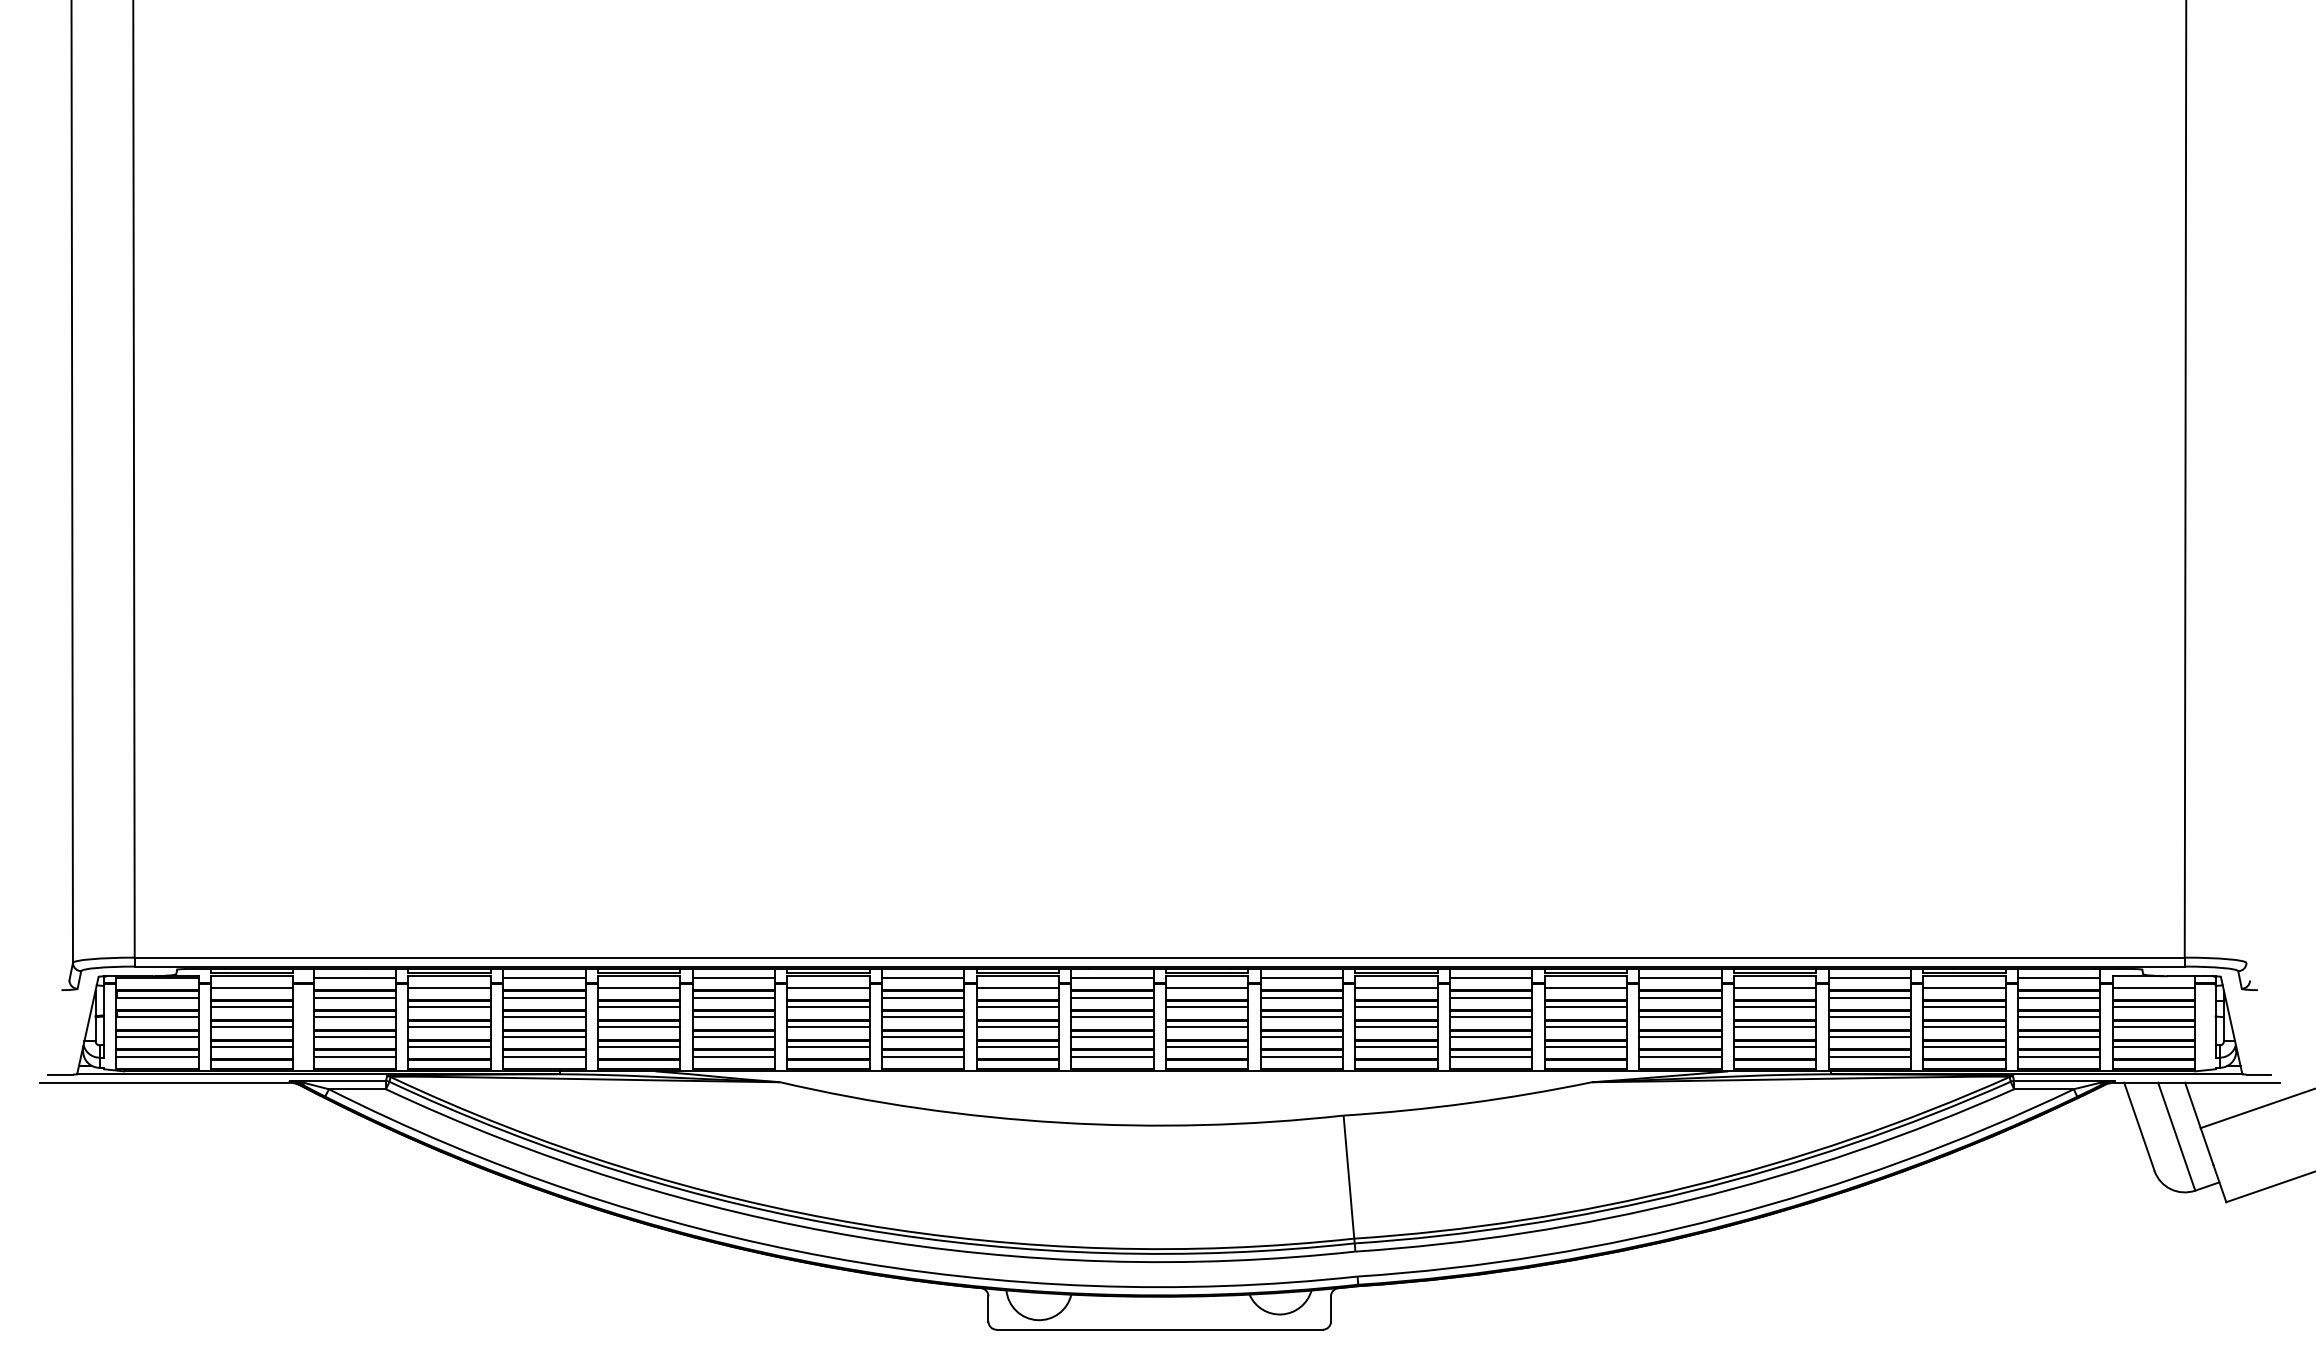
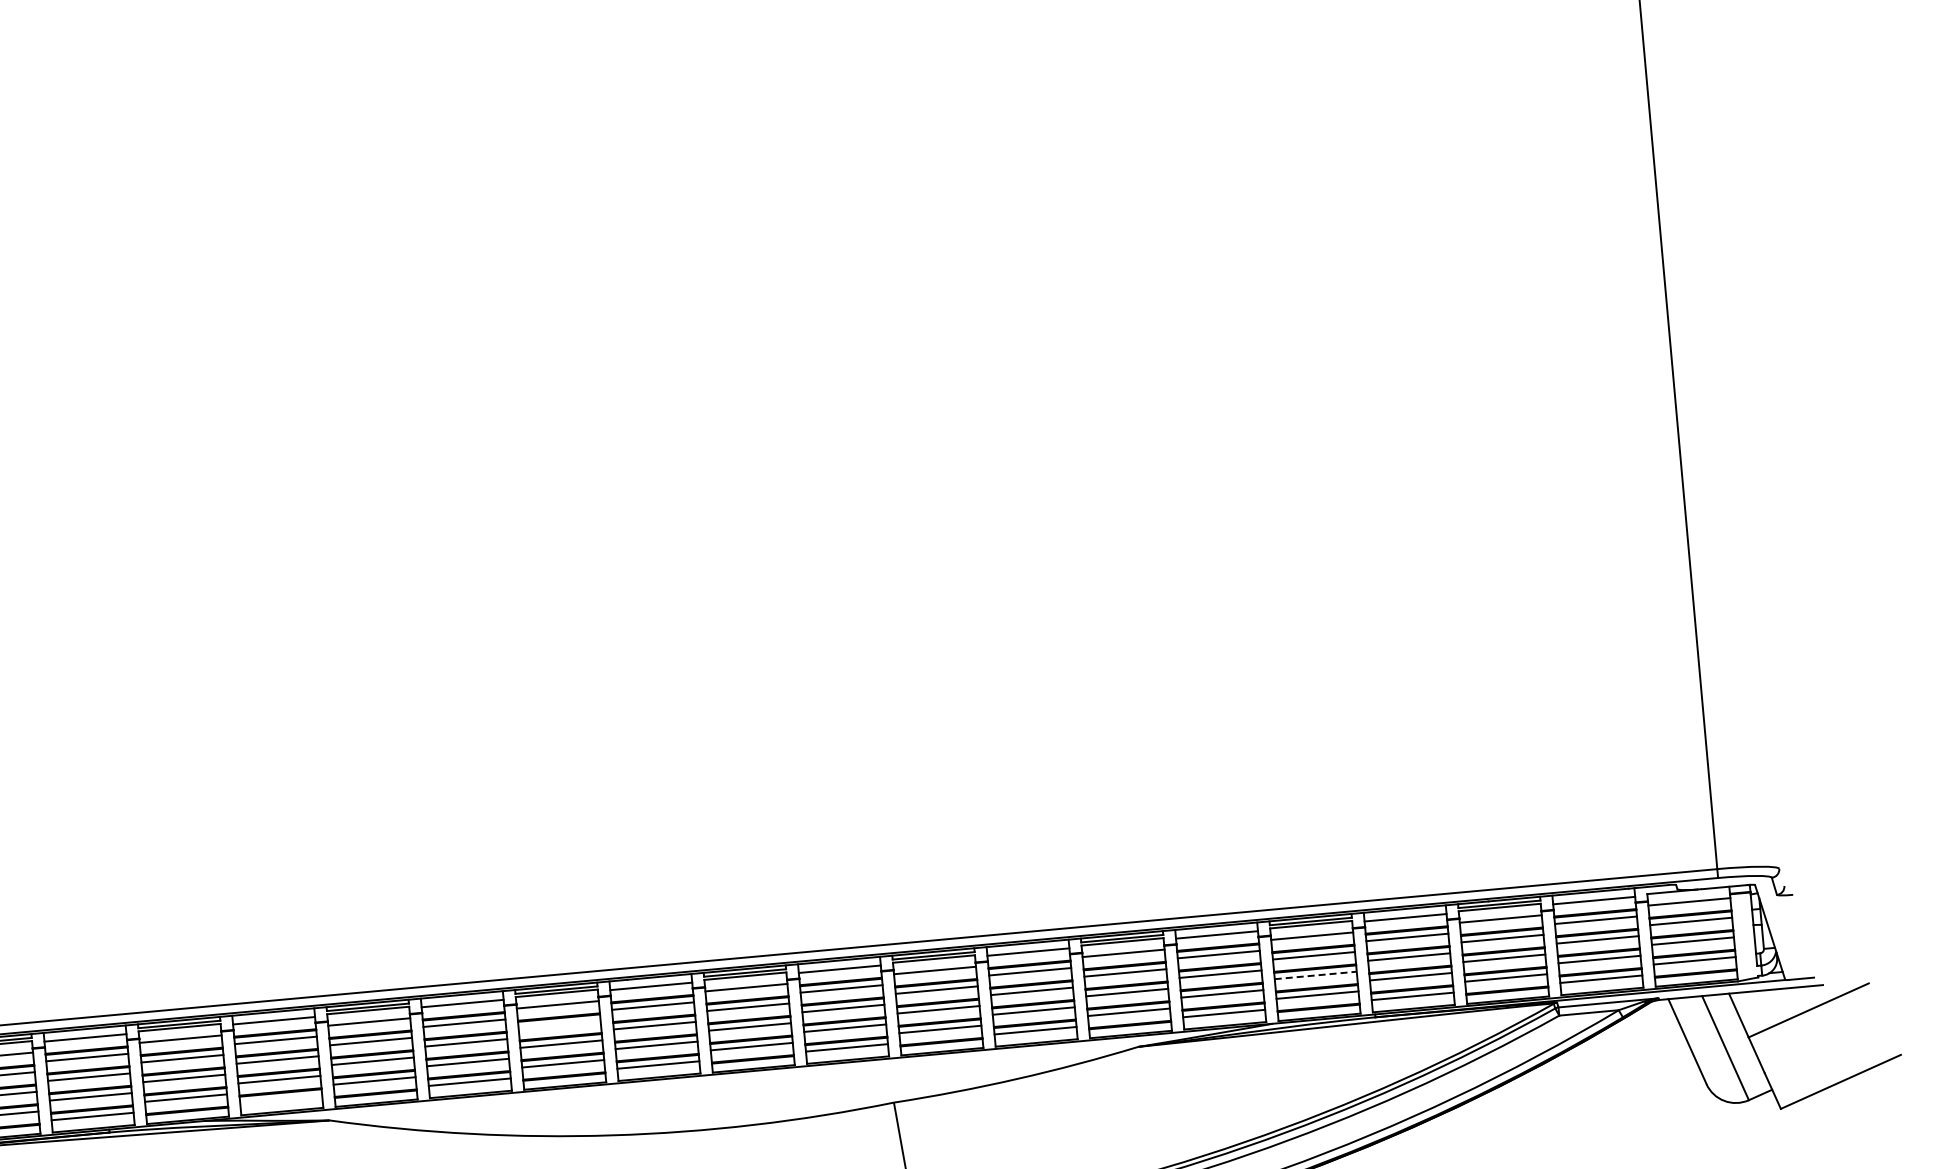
line: (1017, 1007) -> (559, 1024), removed
line: (1775, 1027) -> (1316, 975), solid -> dashed
line: (733, 1056) -> (280, 1099), removed

